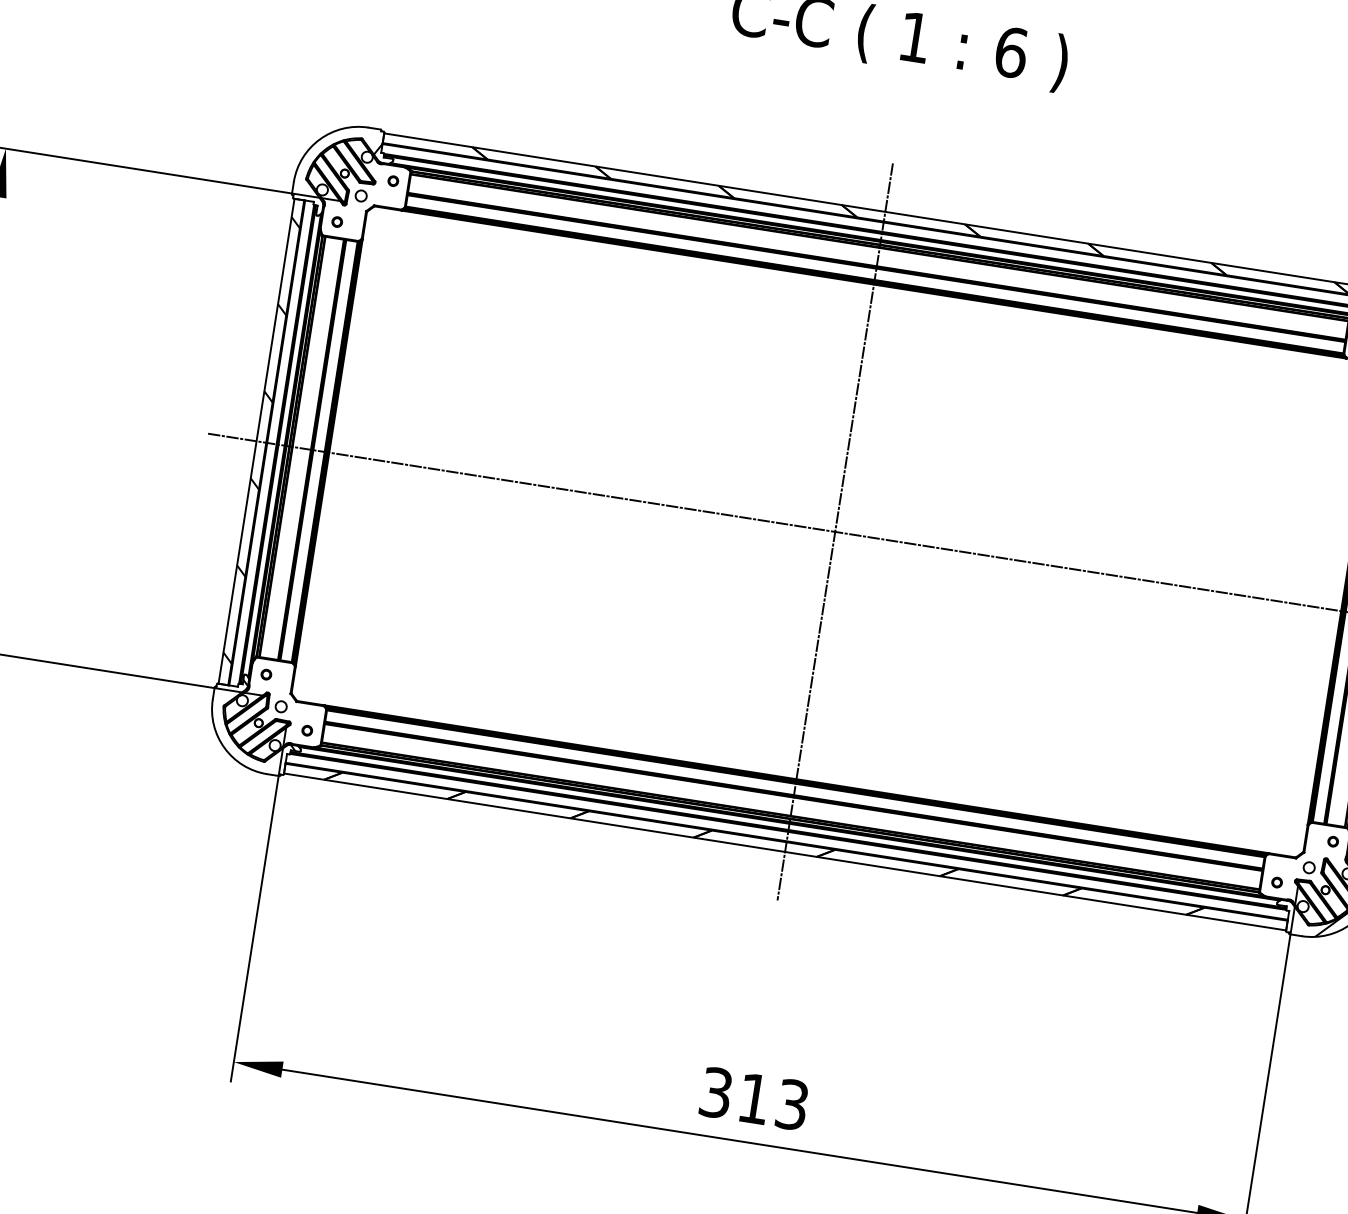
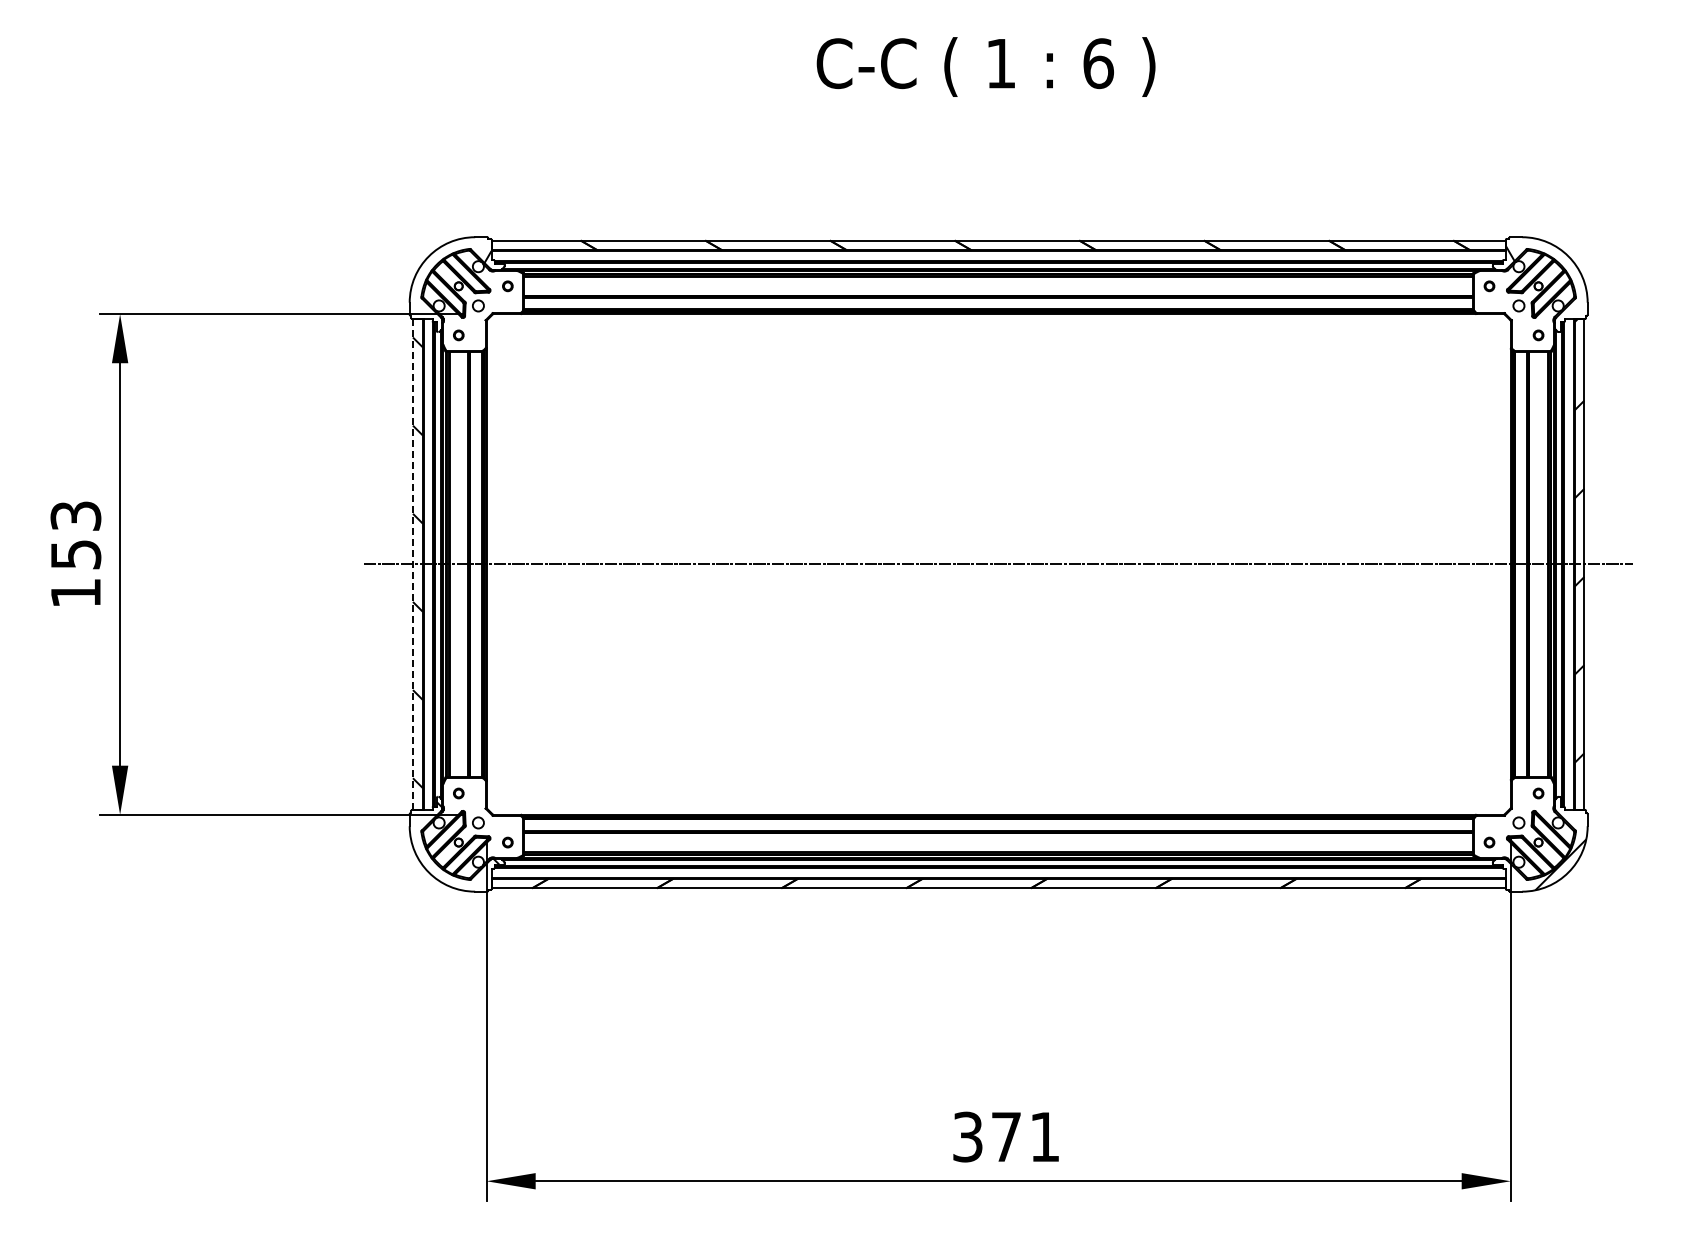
line: (256, 441) -> (412, 564), solid -> dashed
line: (835, 531) -> (998, 564), removed
text: (773, 1101) -> (1025, 1136), 313 -> 371

